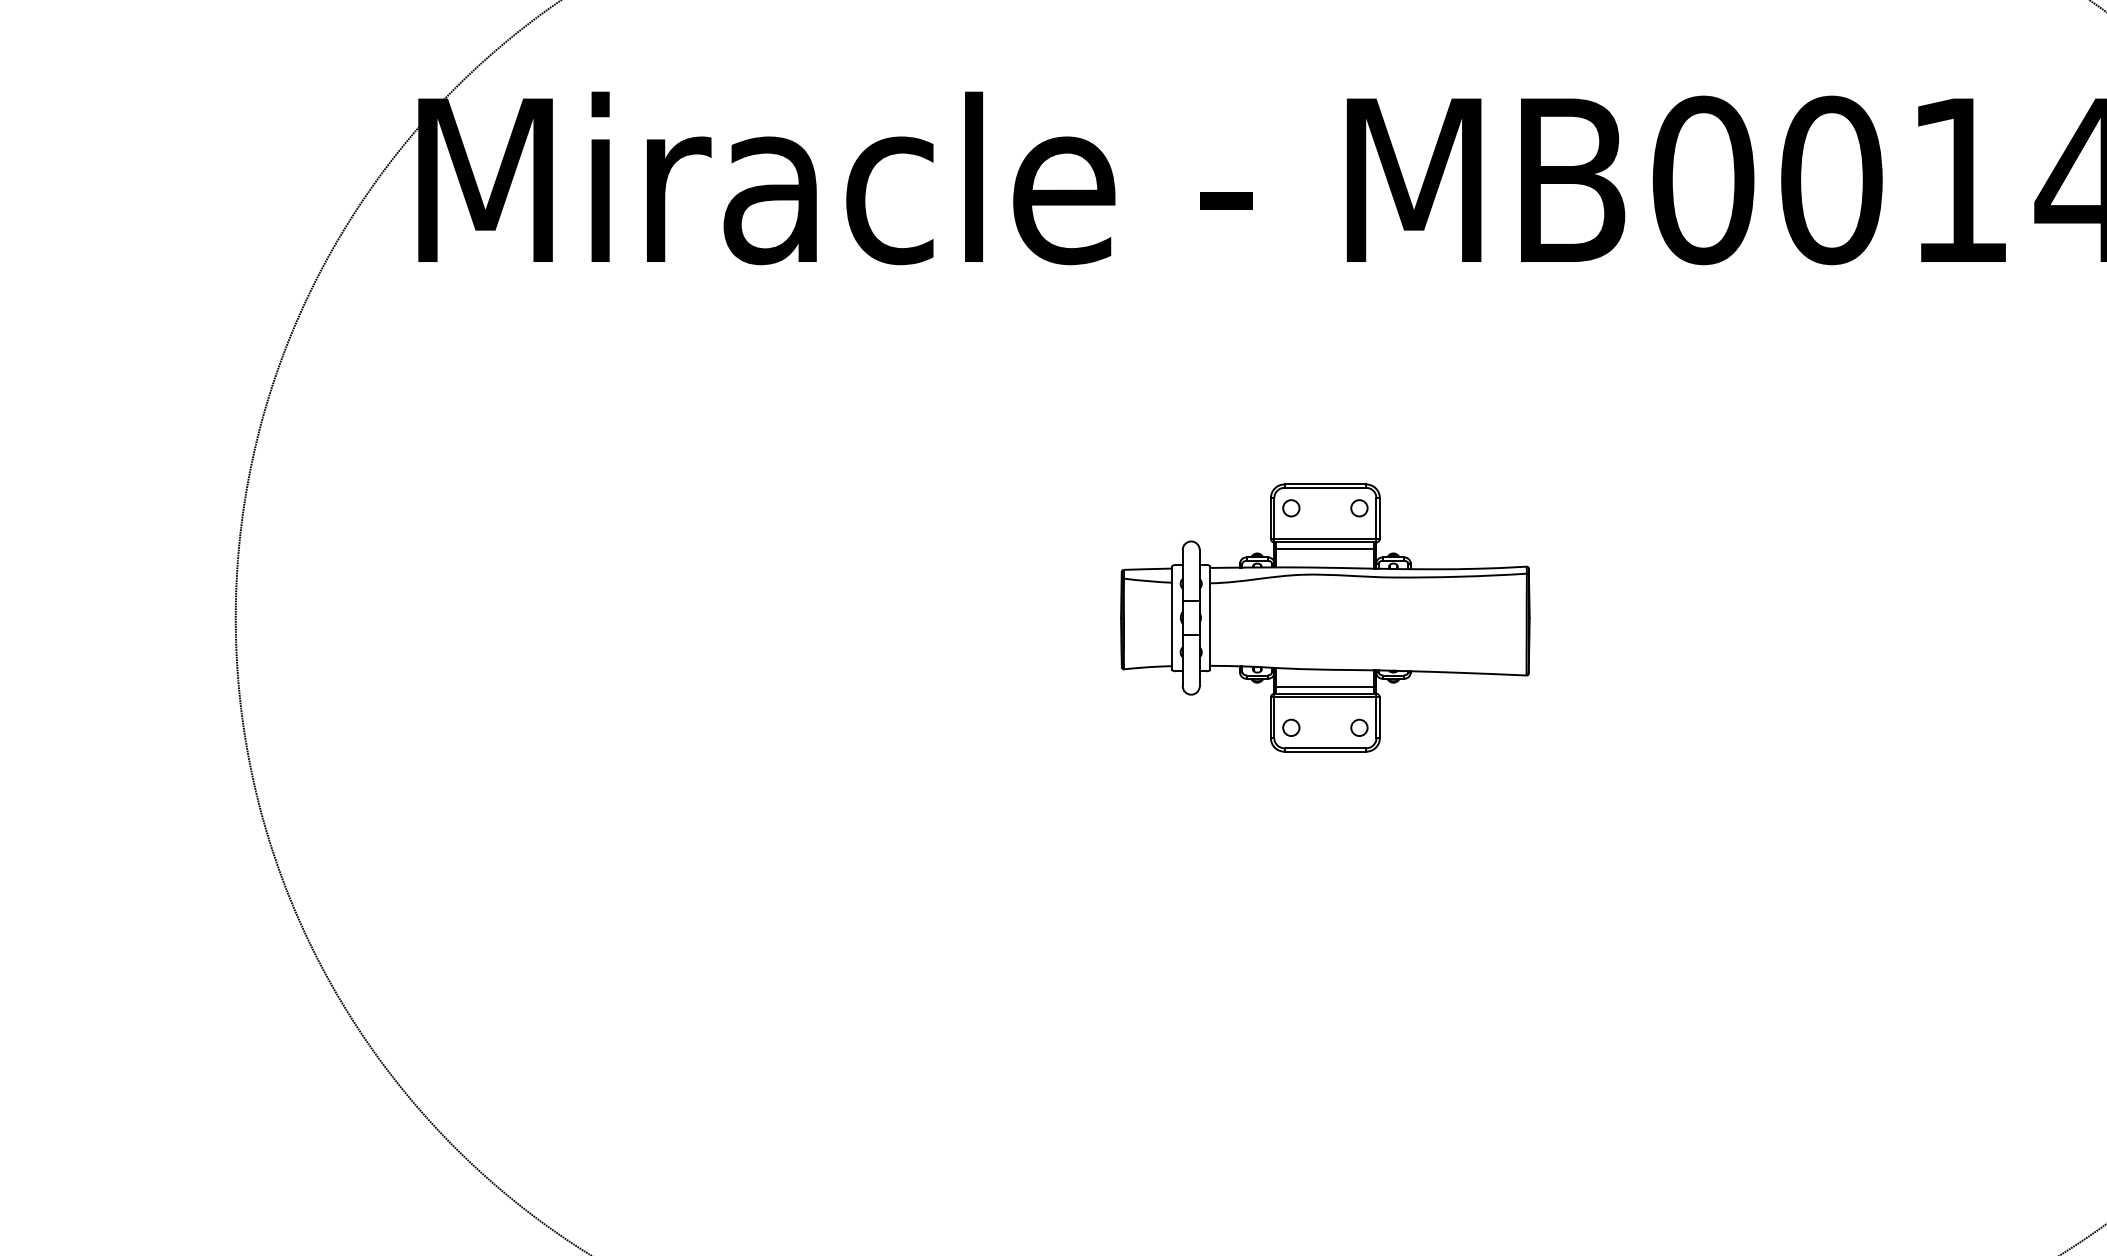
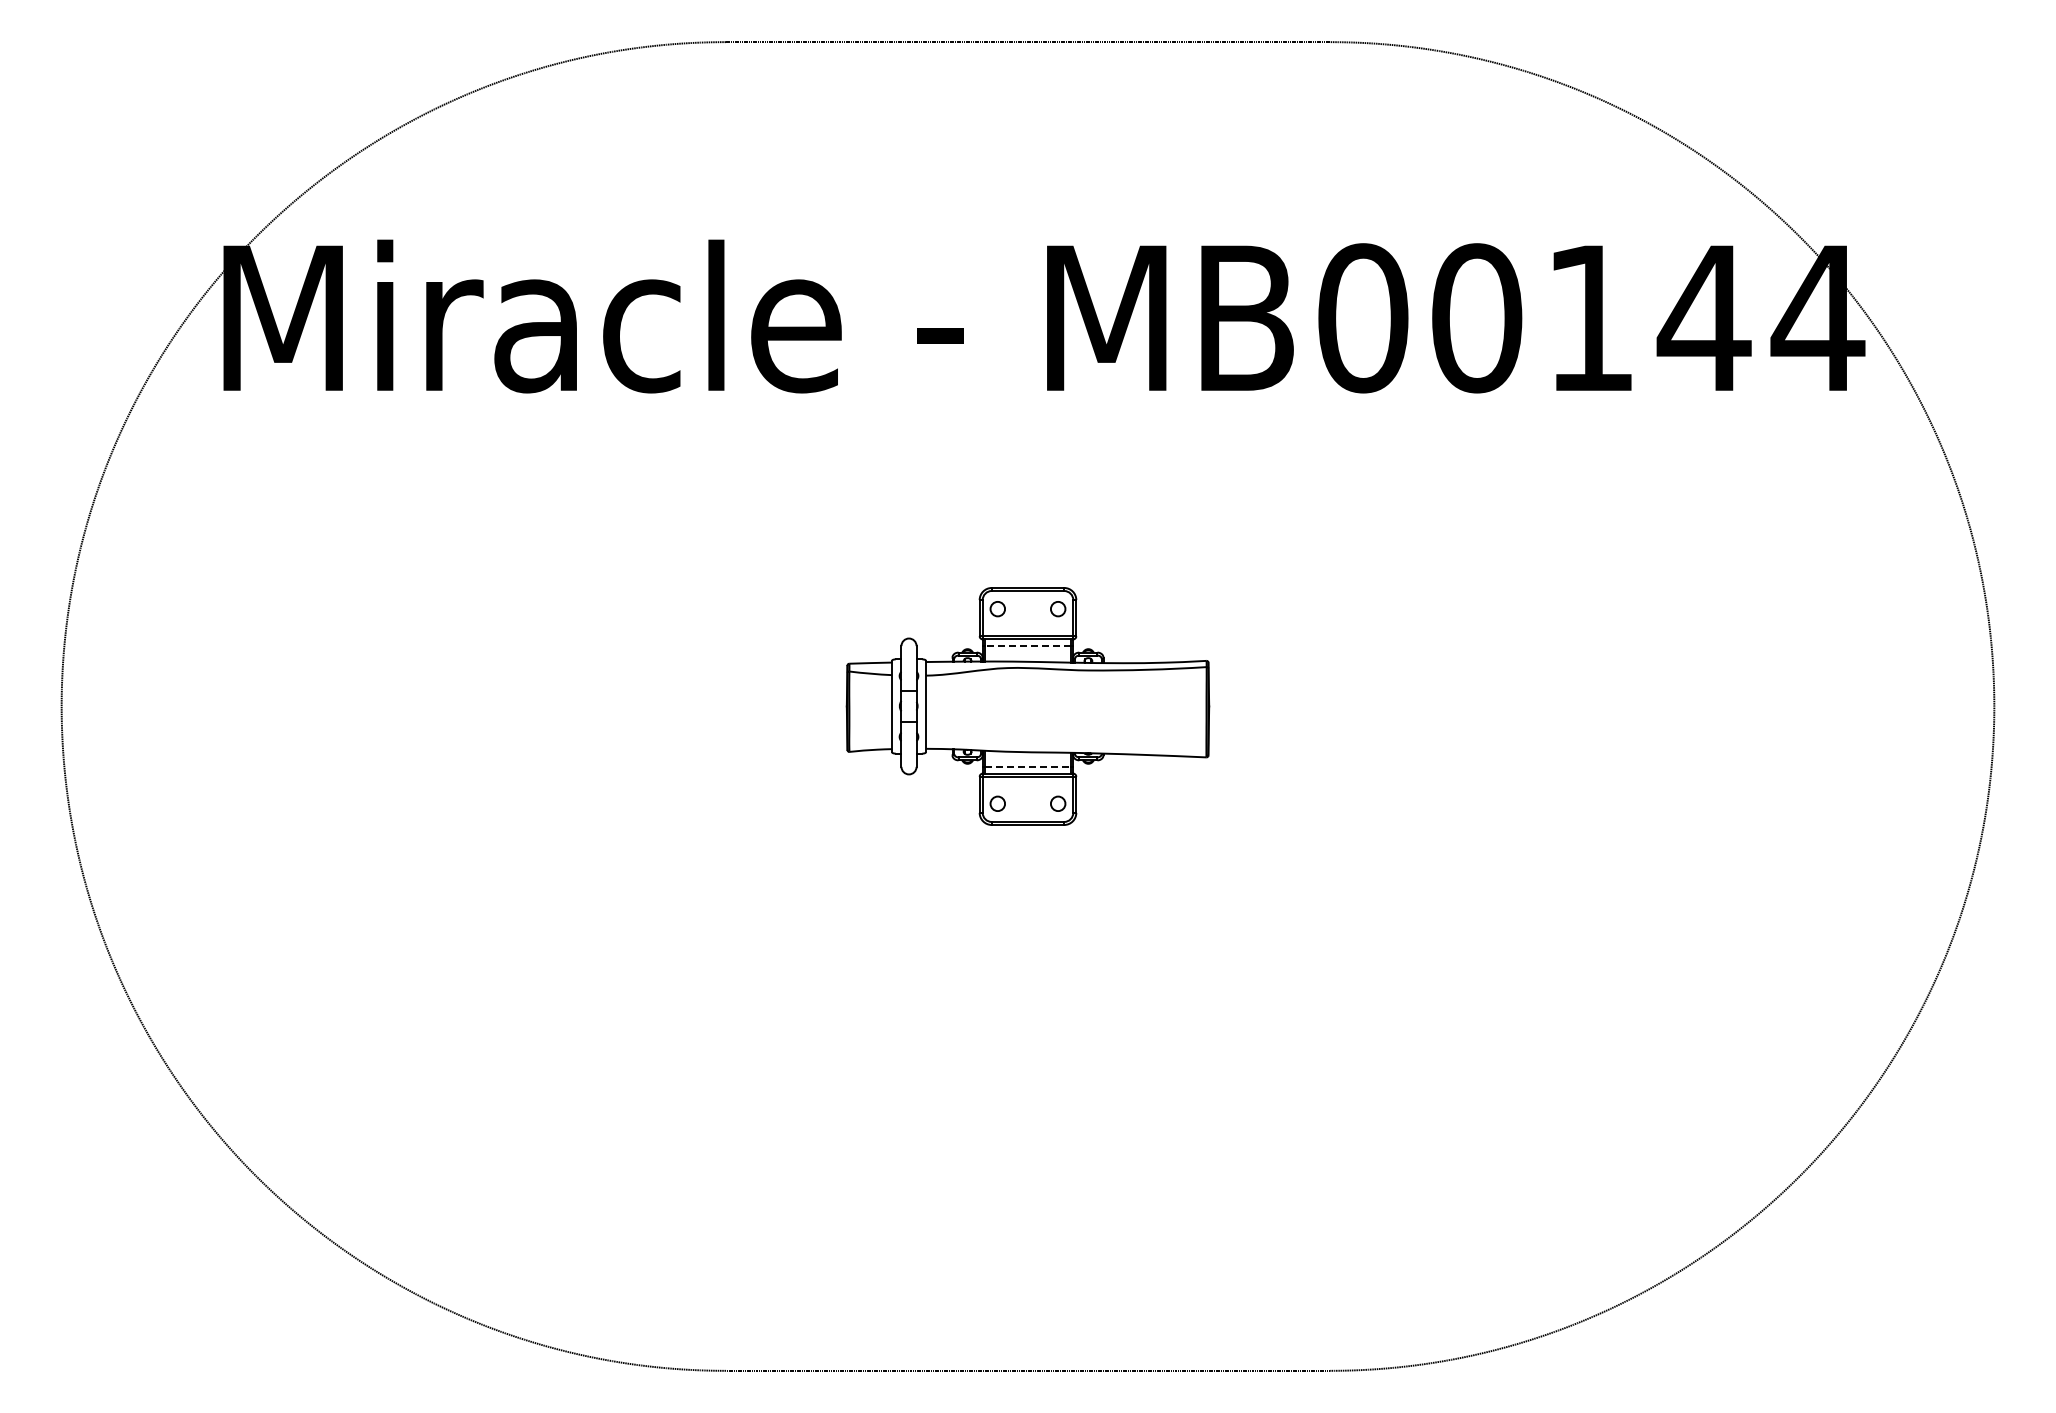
line: (1324, 549) -> (1027, 645), solid -> dashed
line: (1325, 686) -> (1028, 767), solid -> dashed

